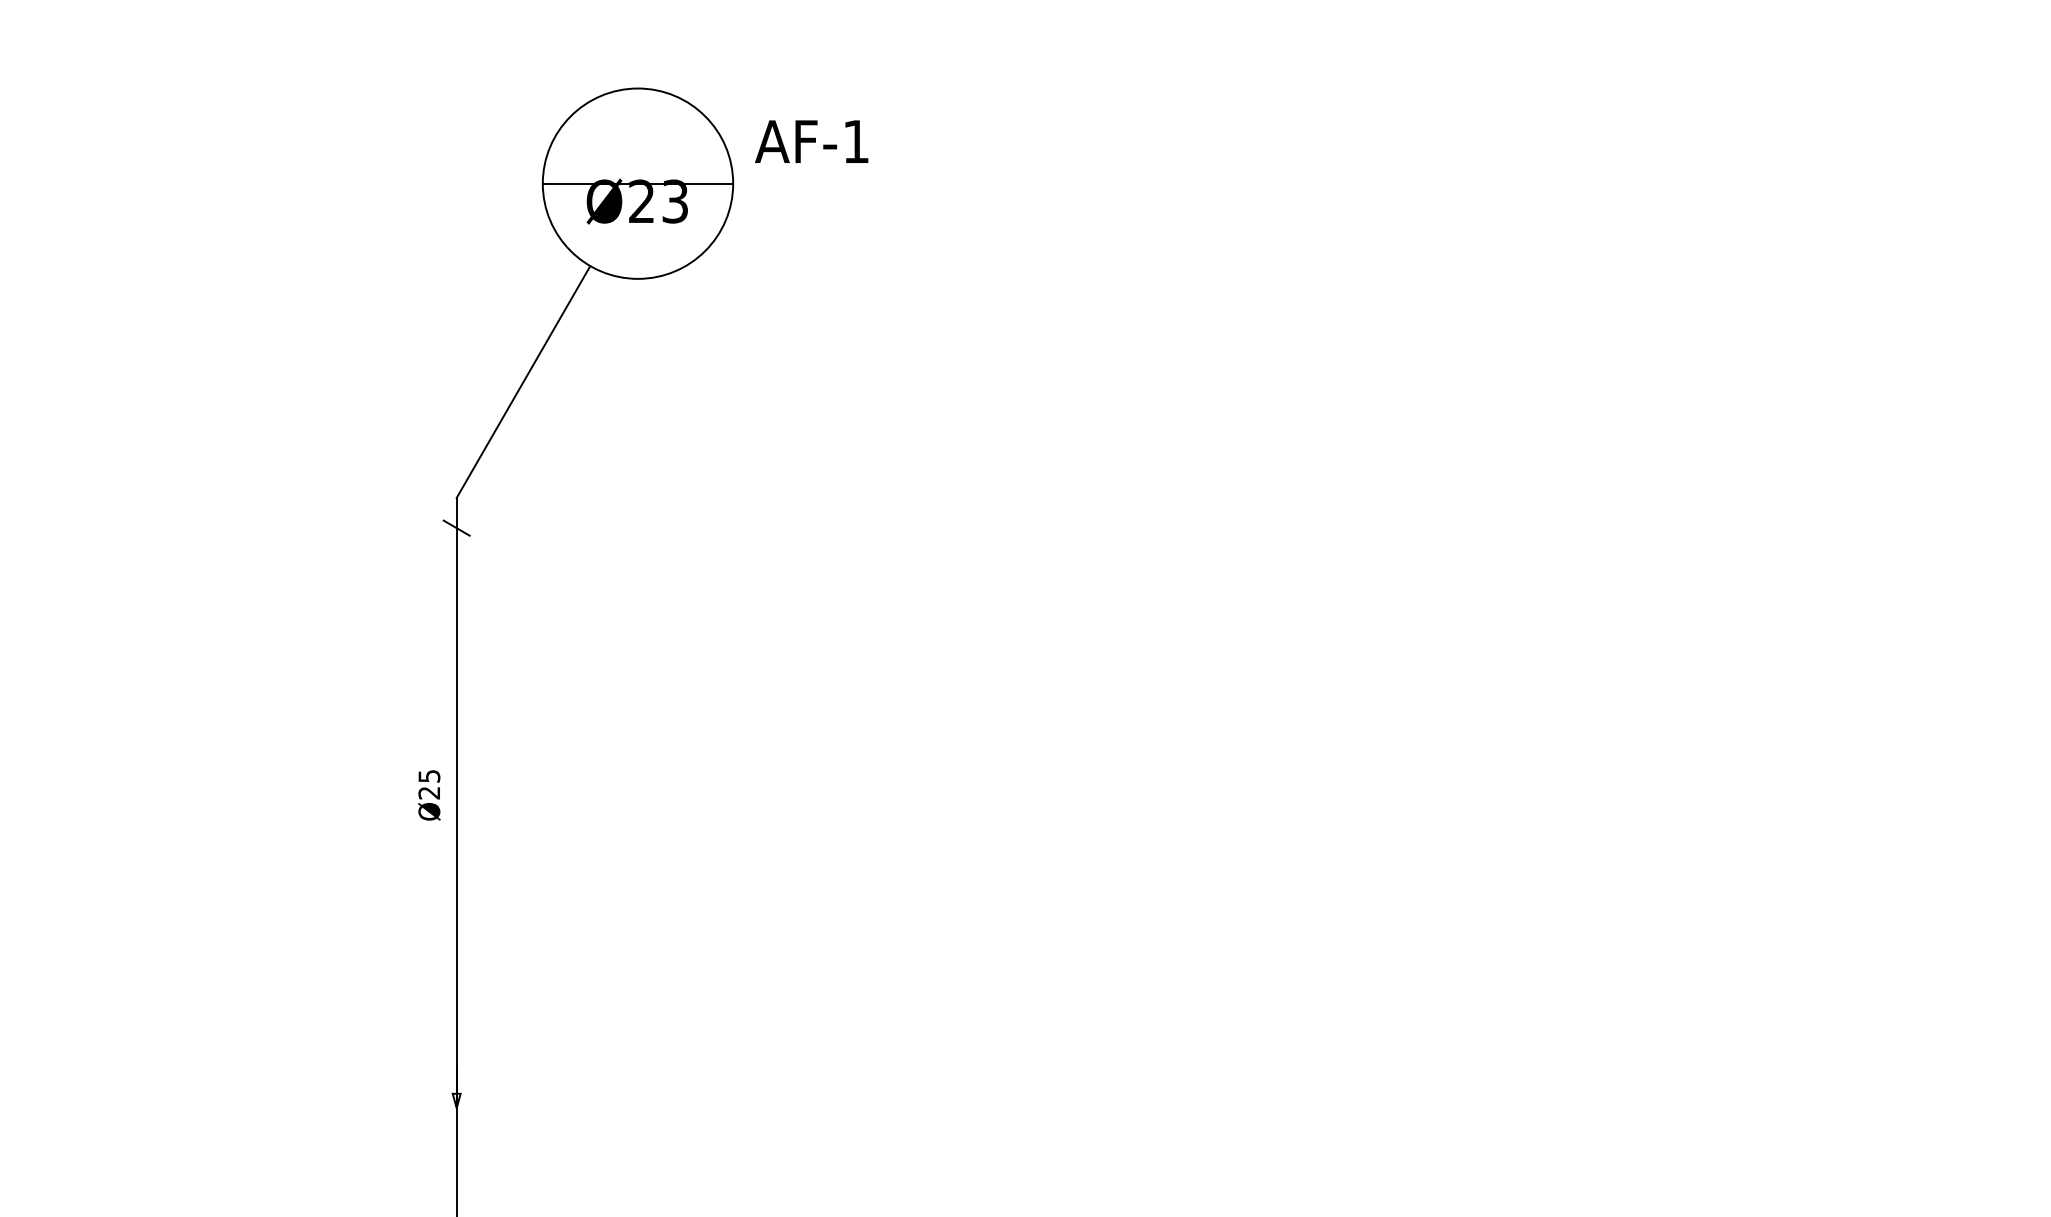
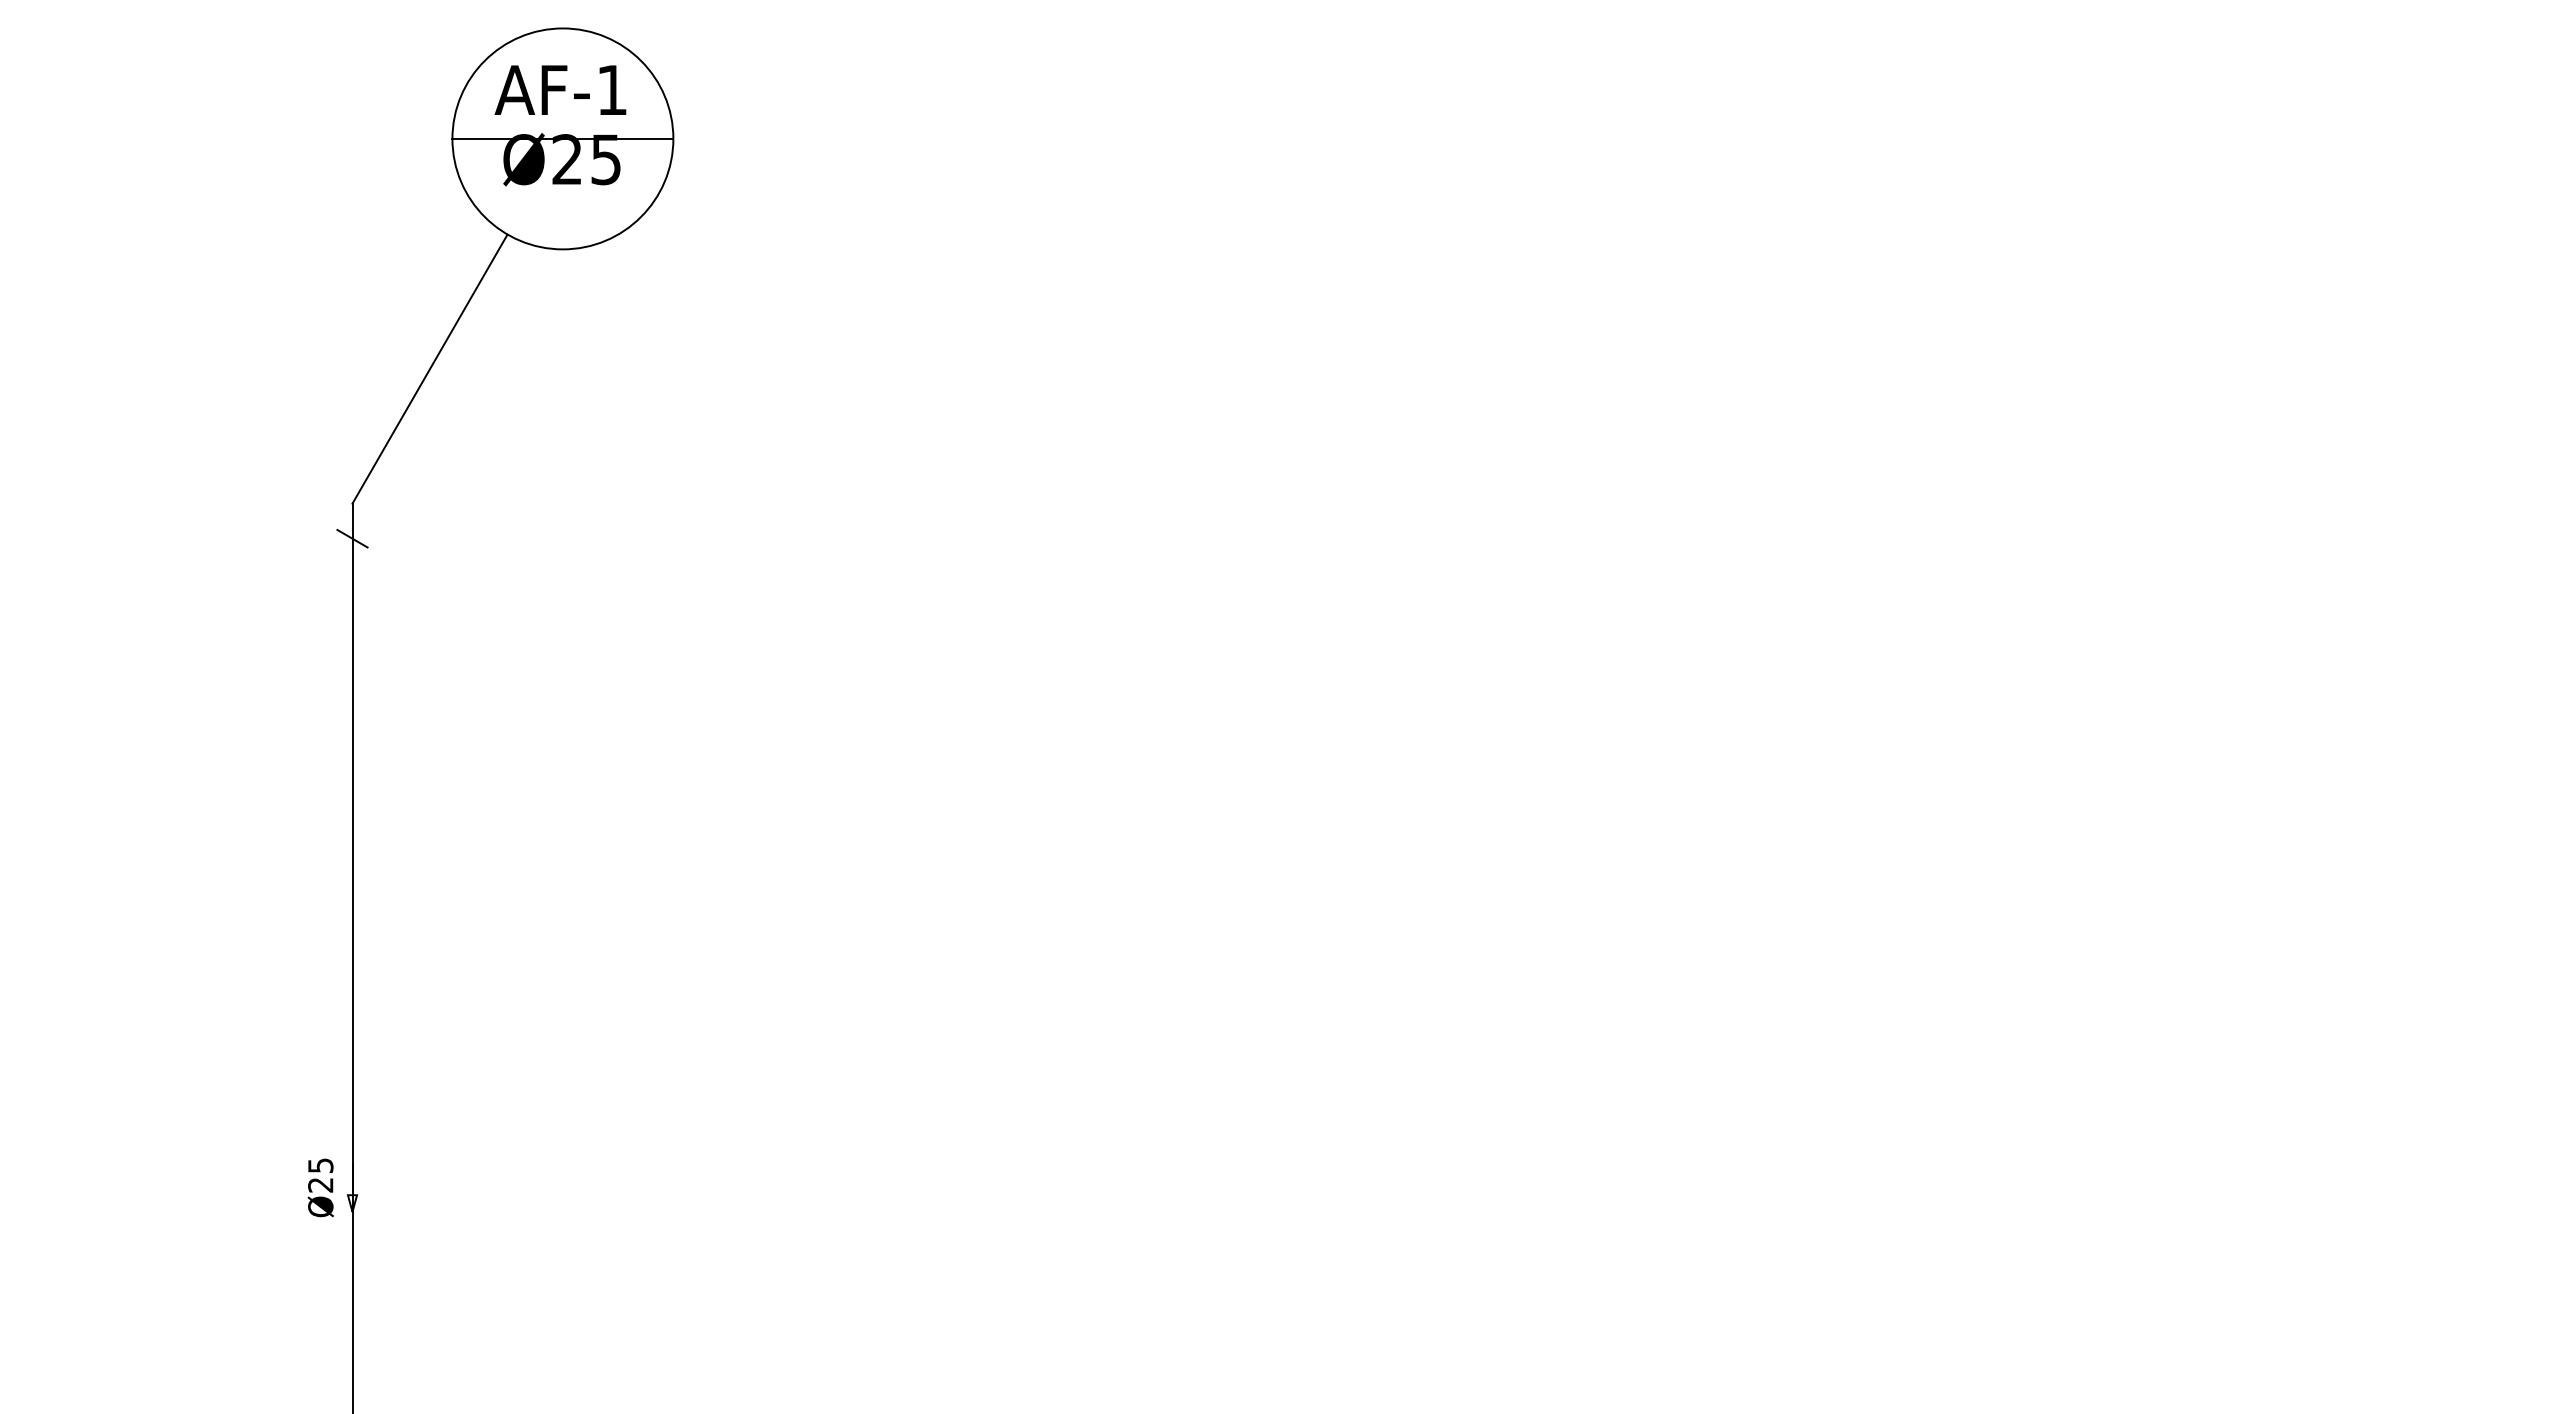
text: (811, 141) -> (560, 89), moved
text: (675, 201) -> (606, 159), Ø23 -> Ø25
text: (429, 795) -> (320, 1187), moved

